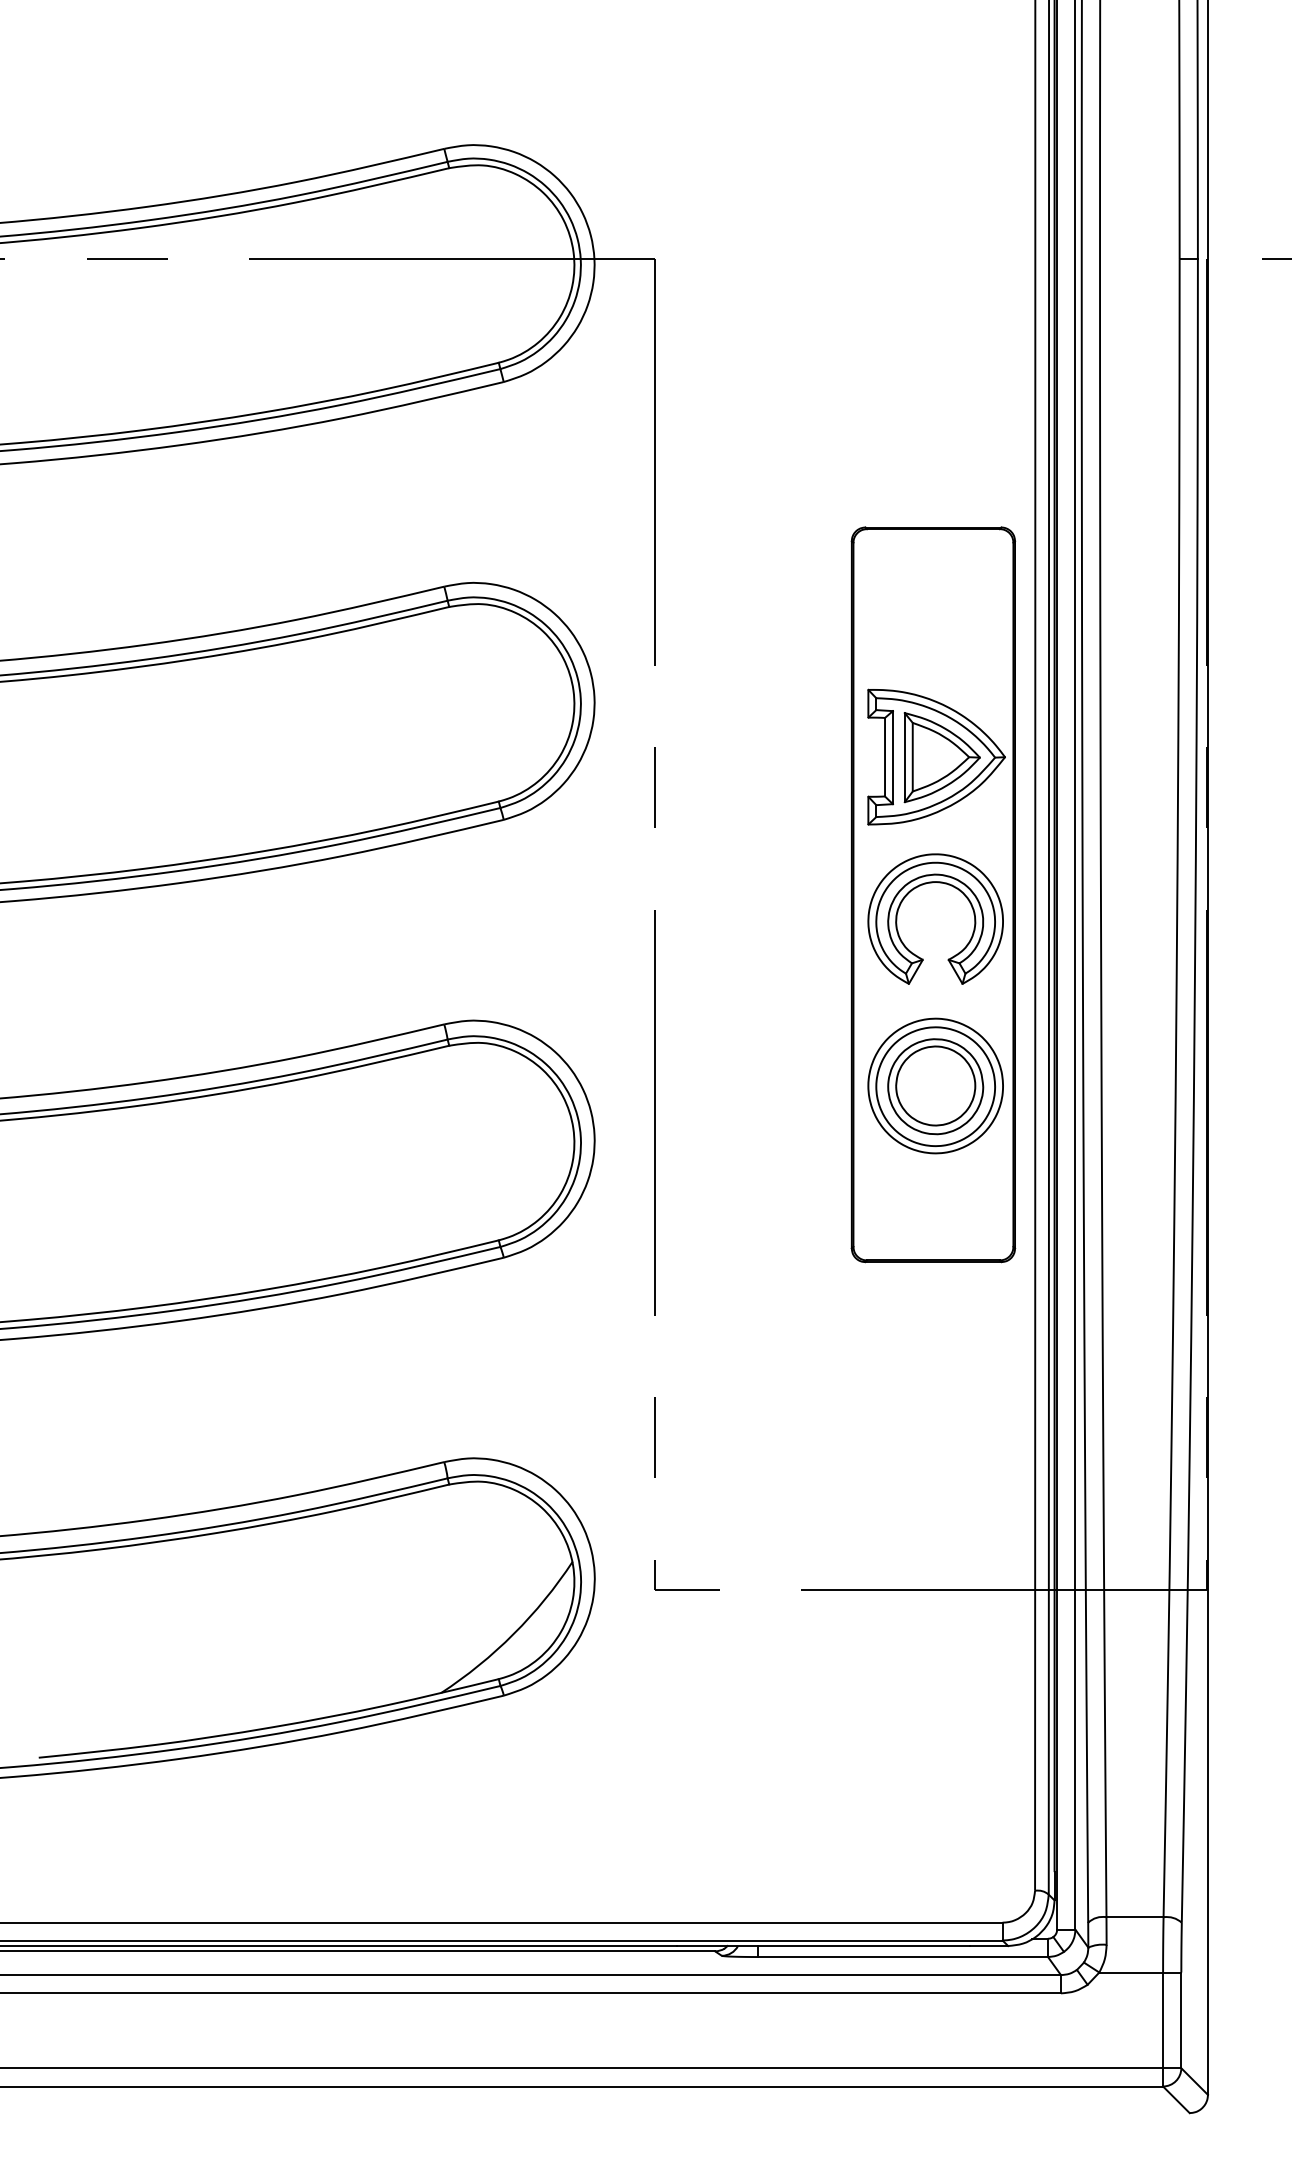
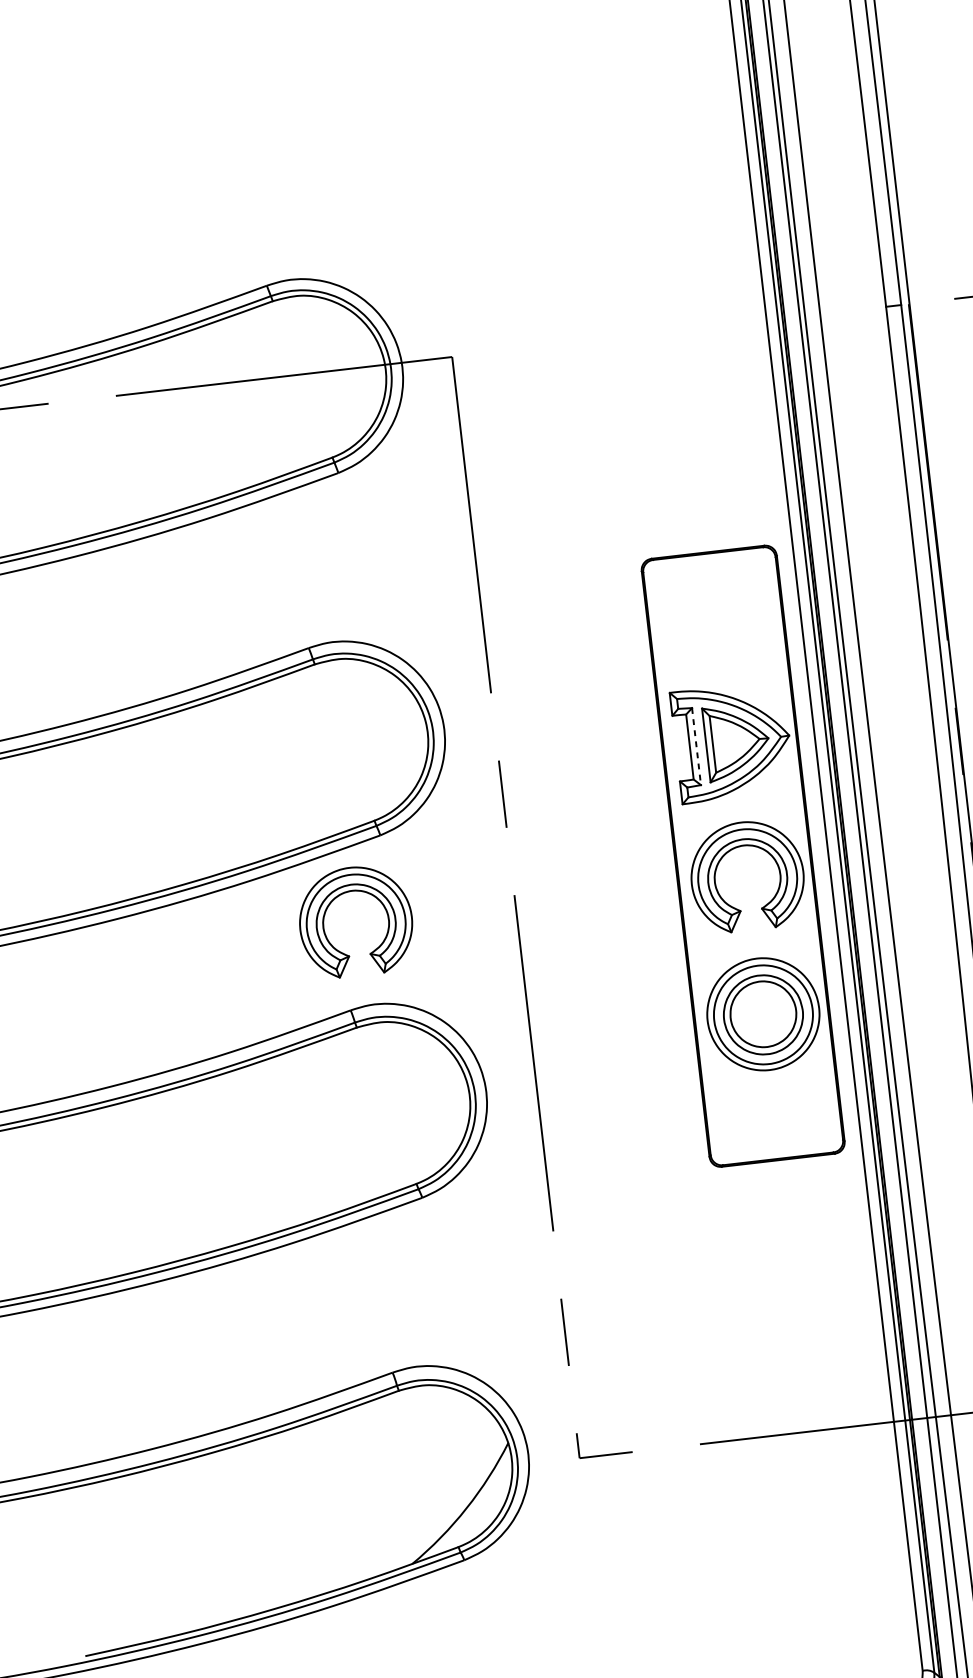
line: (892, 757) -> (696, 746), solid -> dashed
part: (459, 883) -> (349, 892), added

